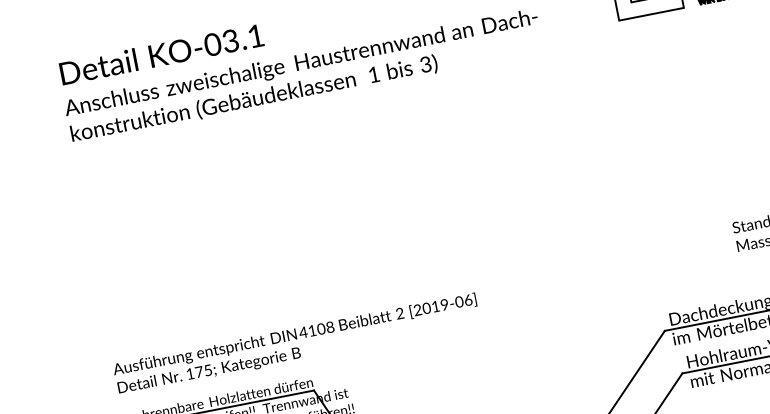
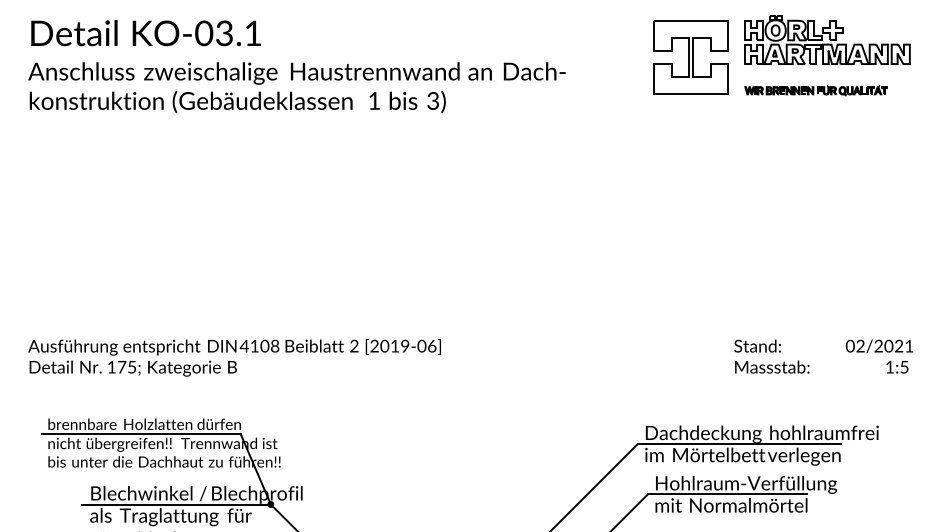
text: (296, 344) -> (234, 357), moved

